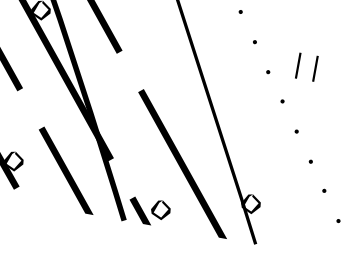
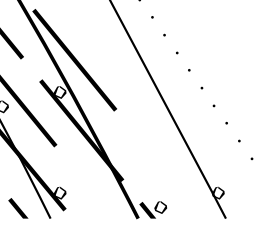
part: (306, 67) -> (238, 98), removed
fill: (182, 162) -> (169, 174), removed
fill: (65, 169) -> (94, 192), removed

